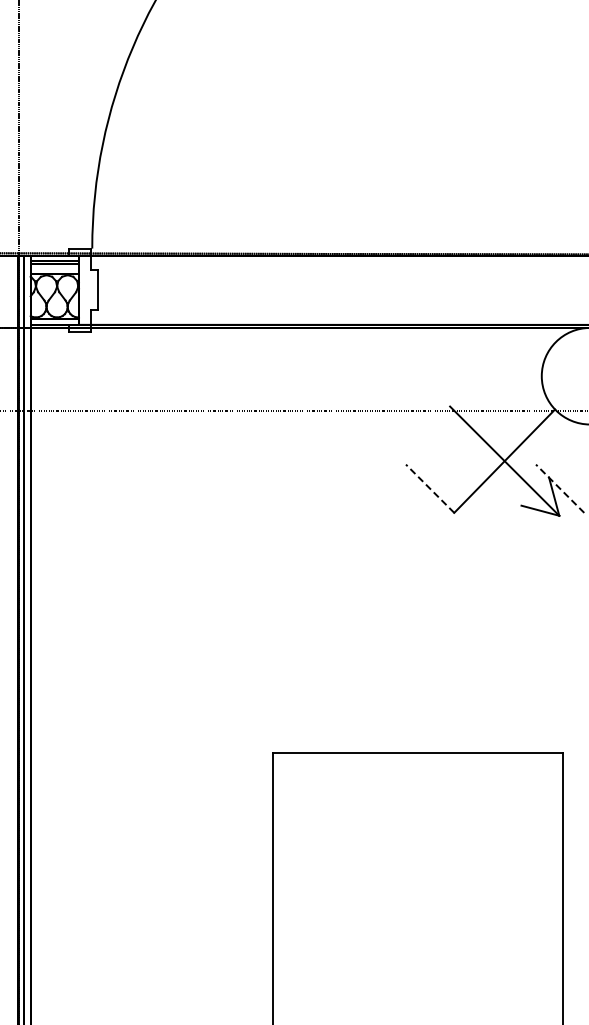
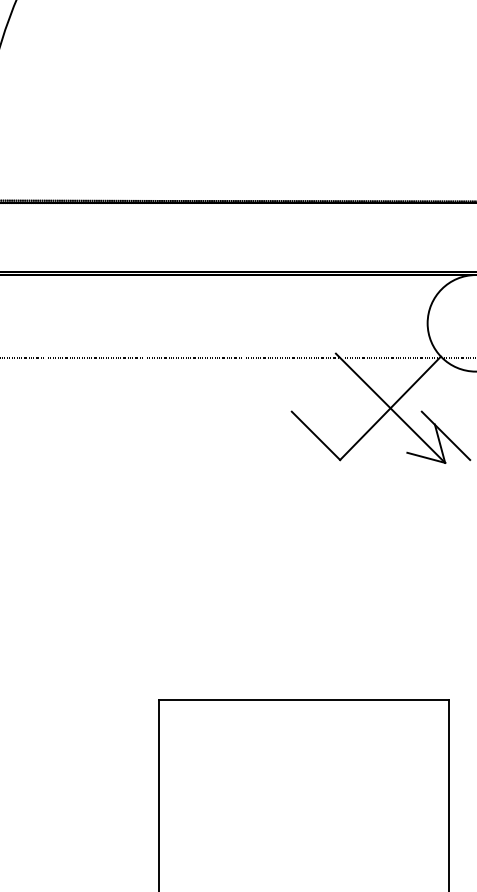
line: (429, 488) -> (315, 435), dashed -> solid
line: (559, 488) -> (445, 435), dashed -> solid

